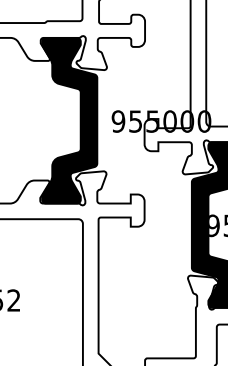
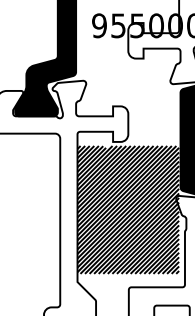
hatch: (144, 288) -> (128, 210), added

